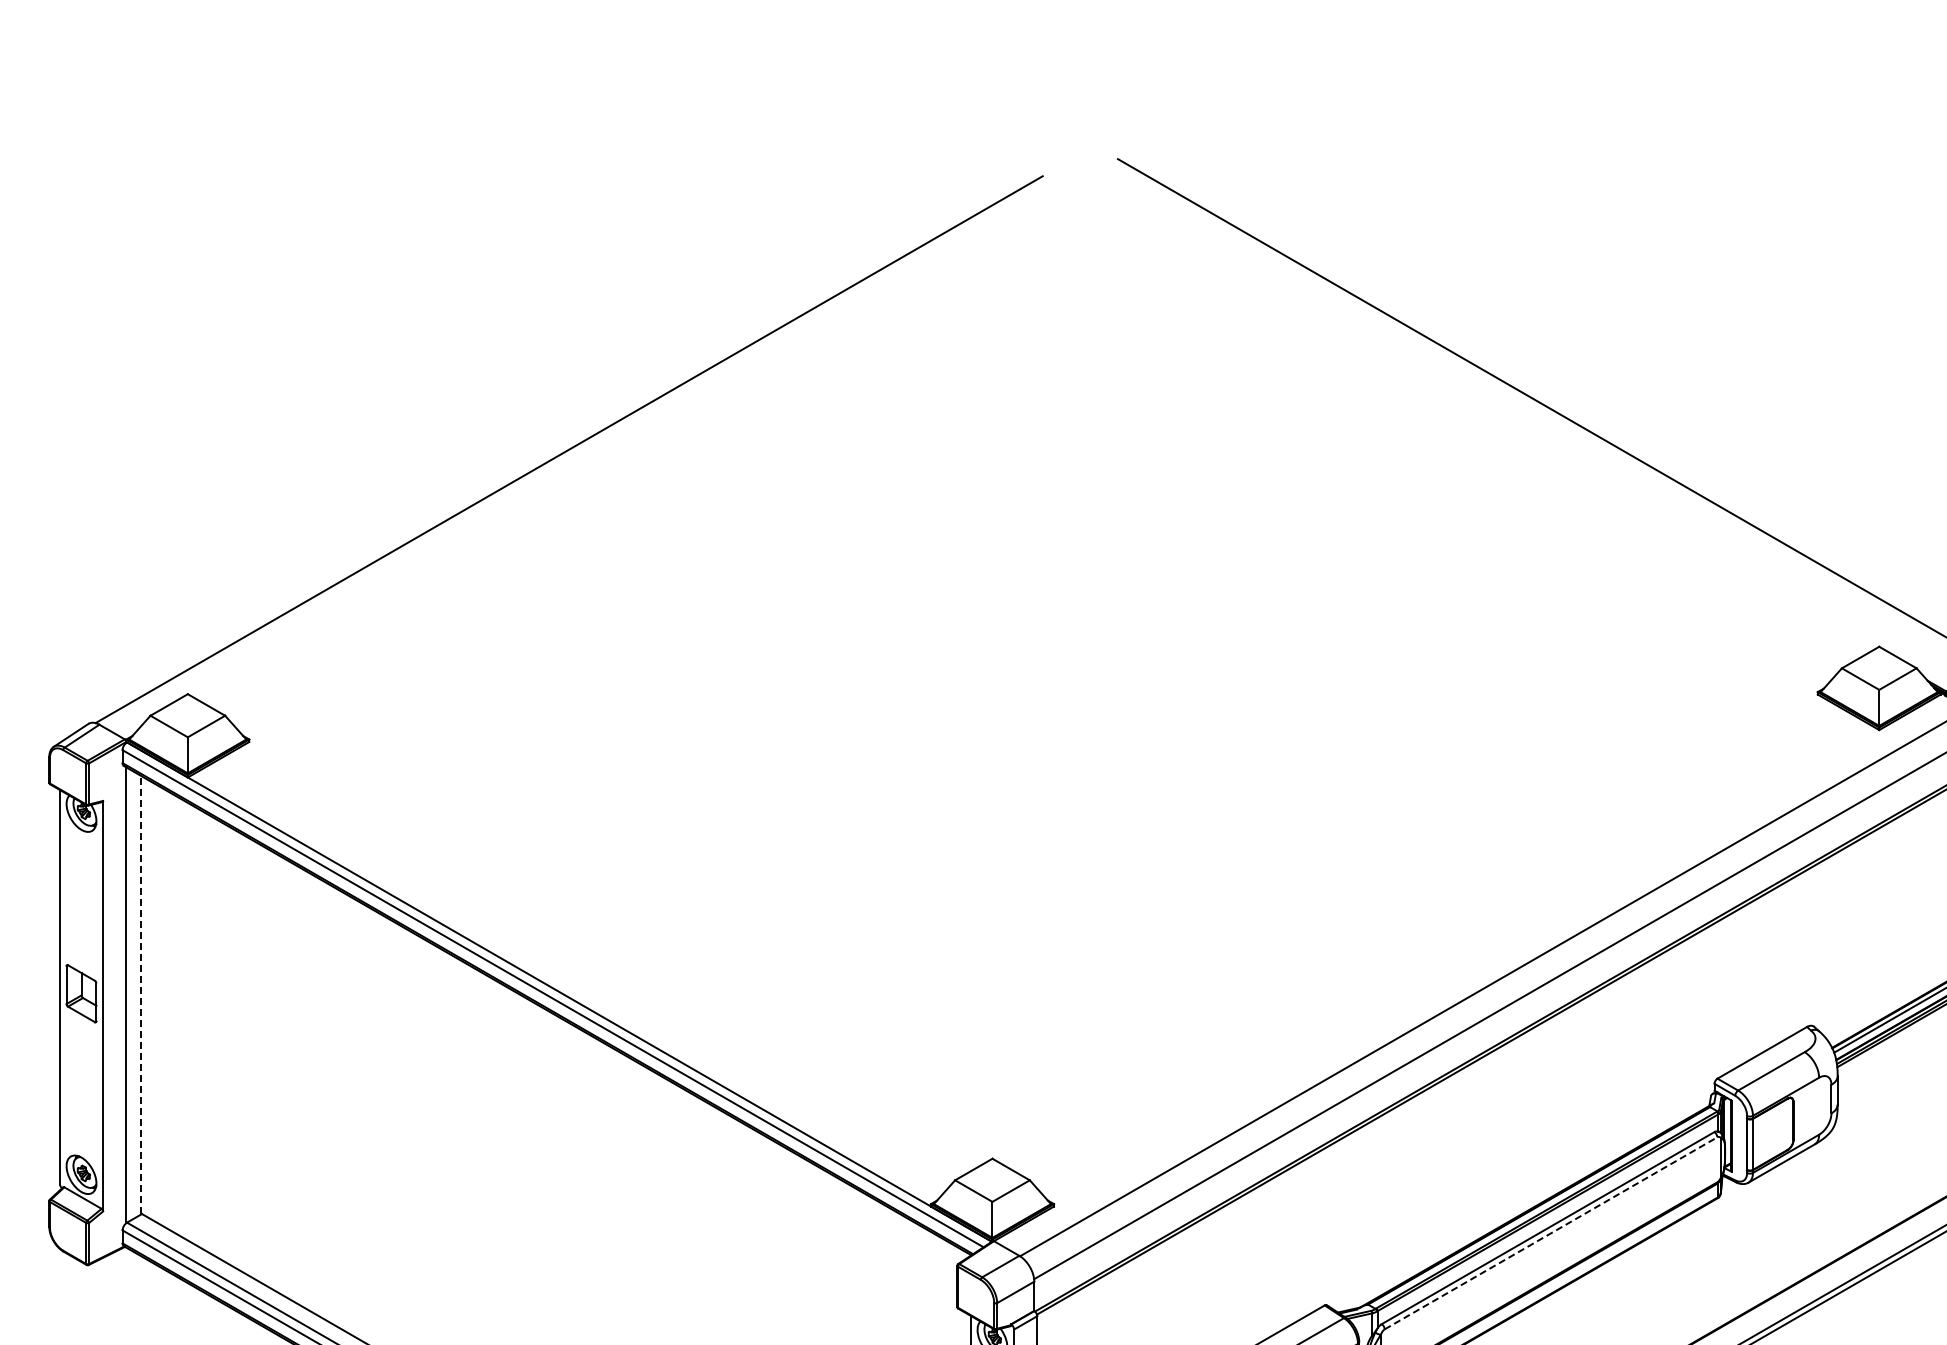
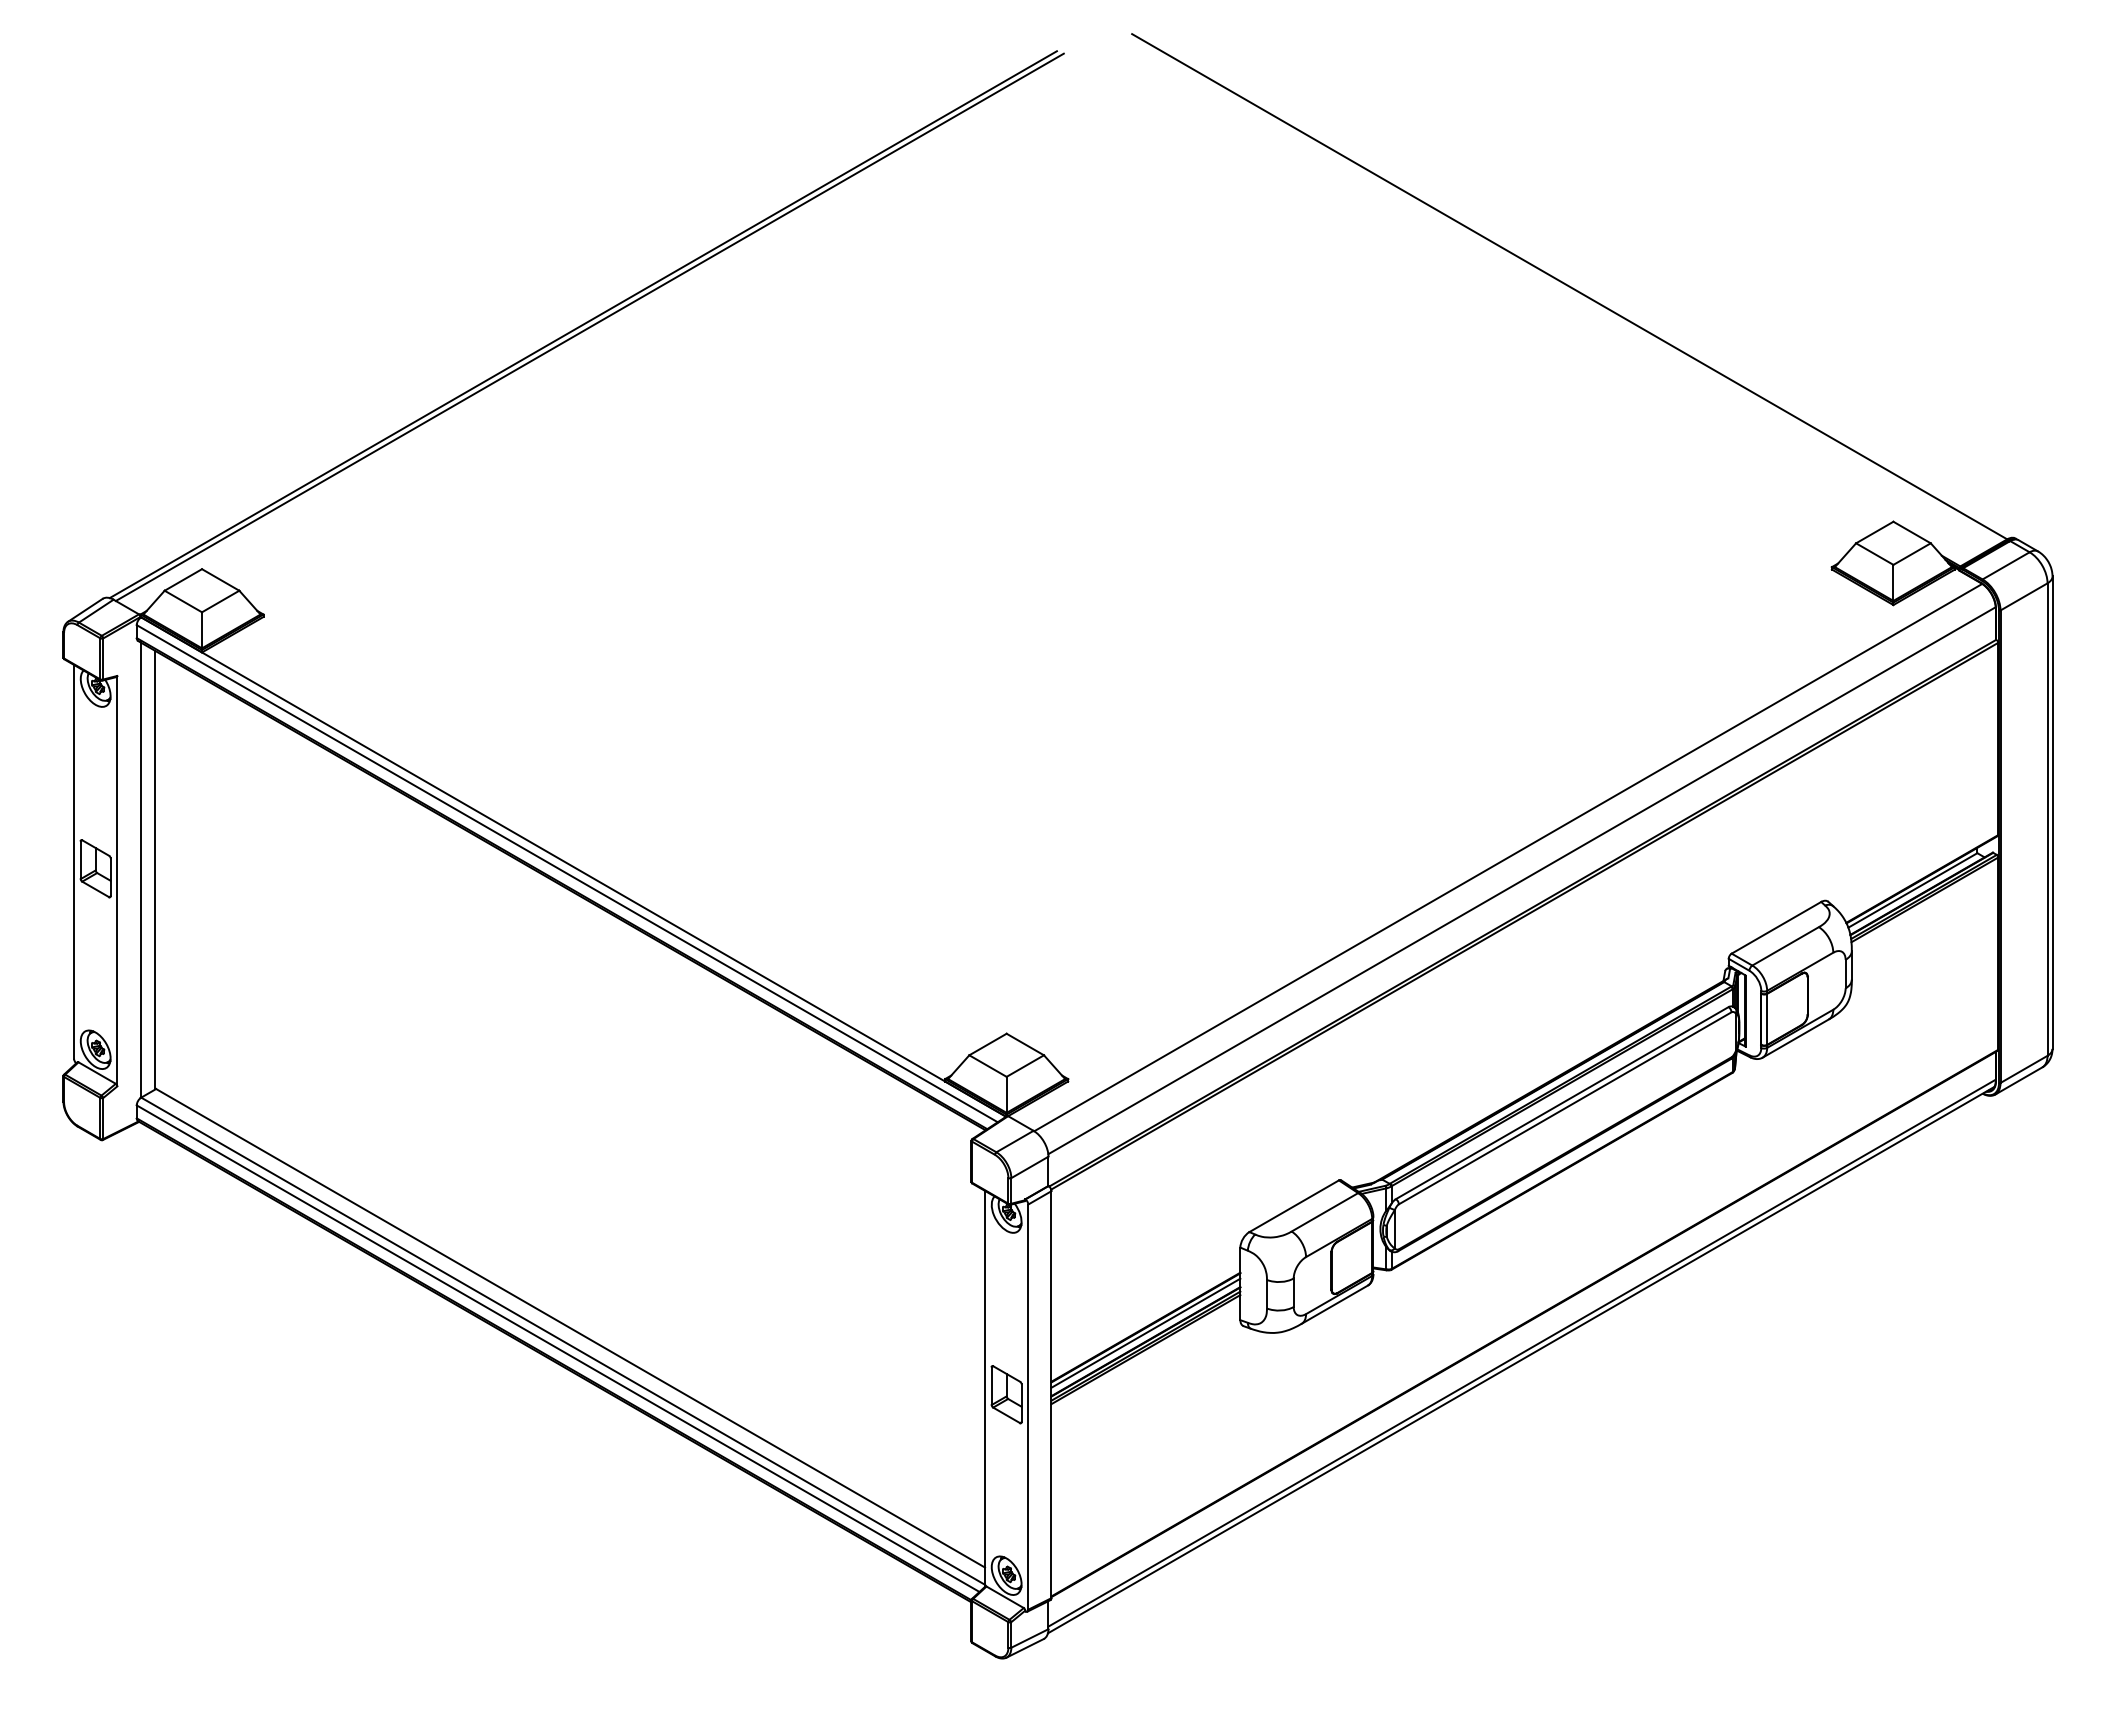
line: (575, 452) -> (589, 327), added
line: (141, 994) -> (155, 869), dashed -> solid
line: (1551, 1233) -> (1565, 1108), dashed -> solid

